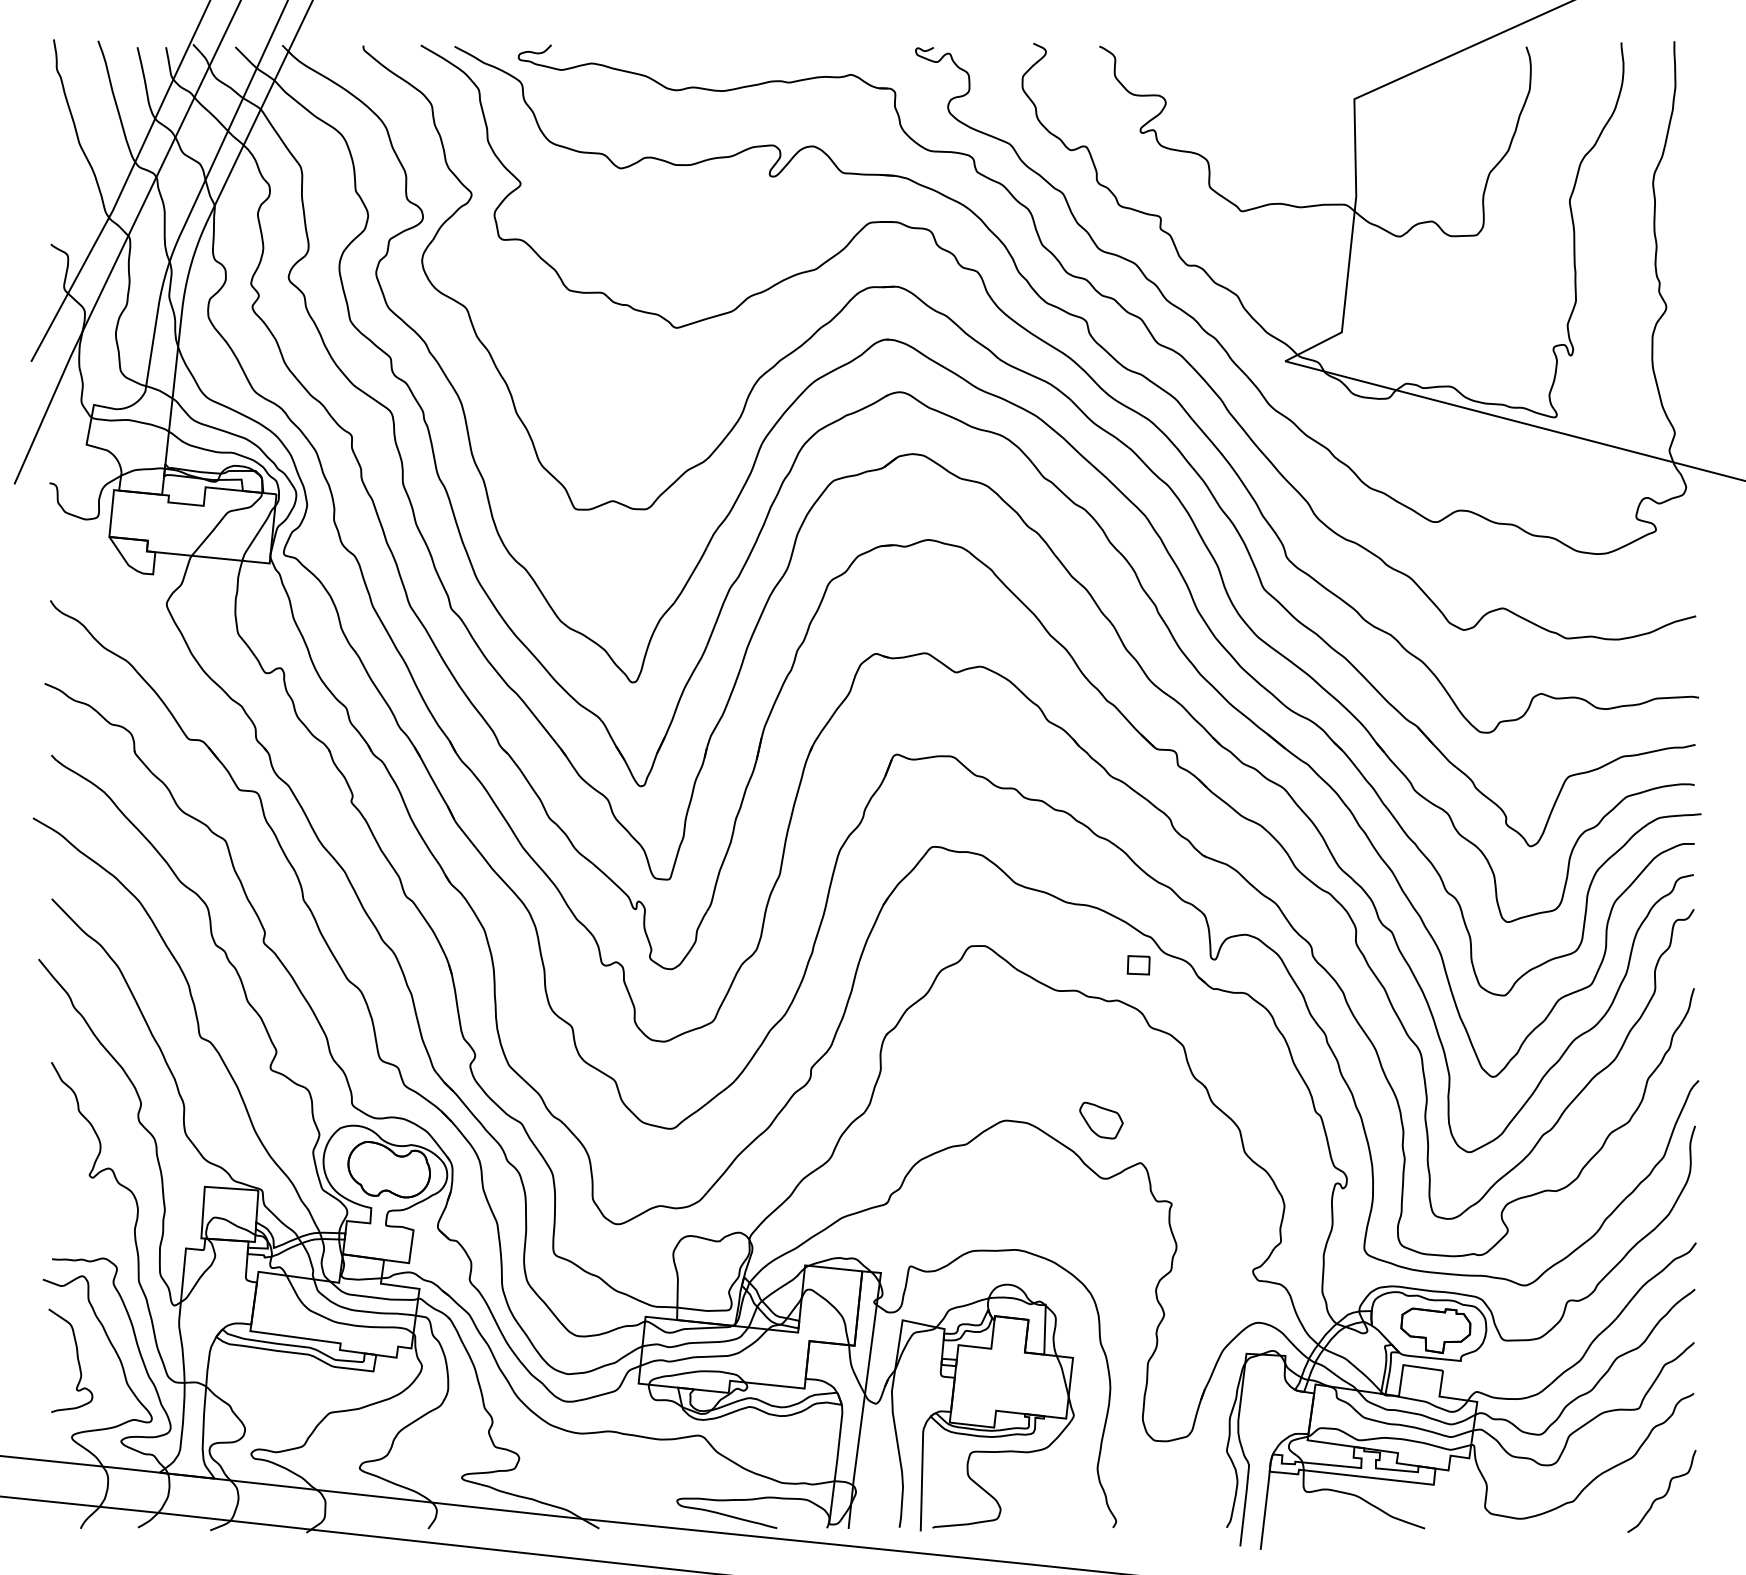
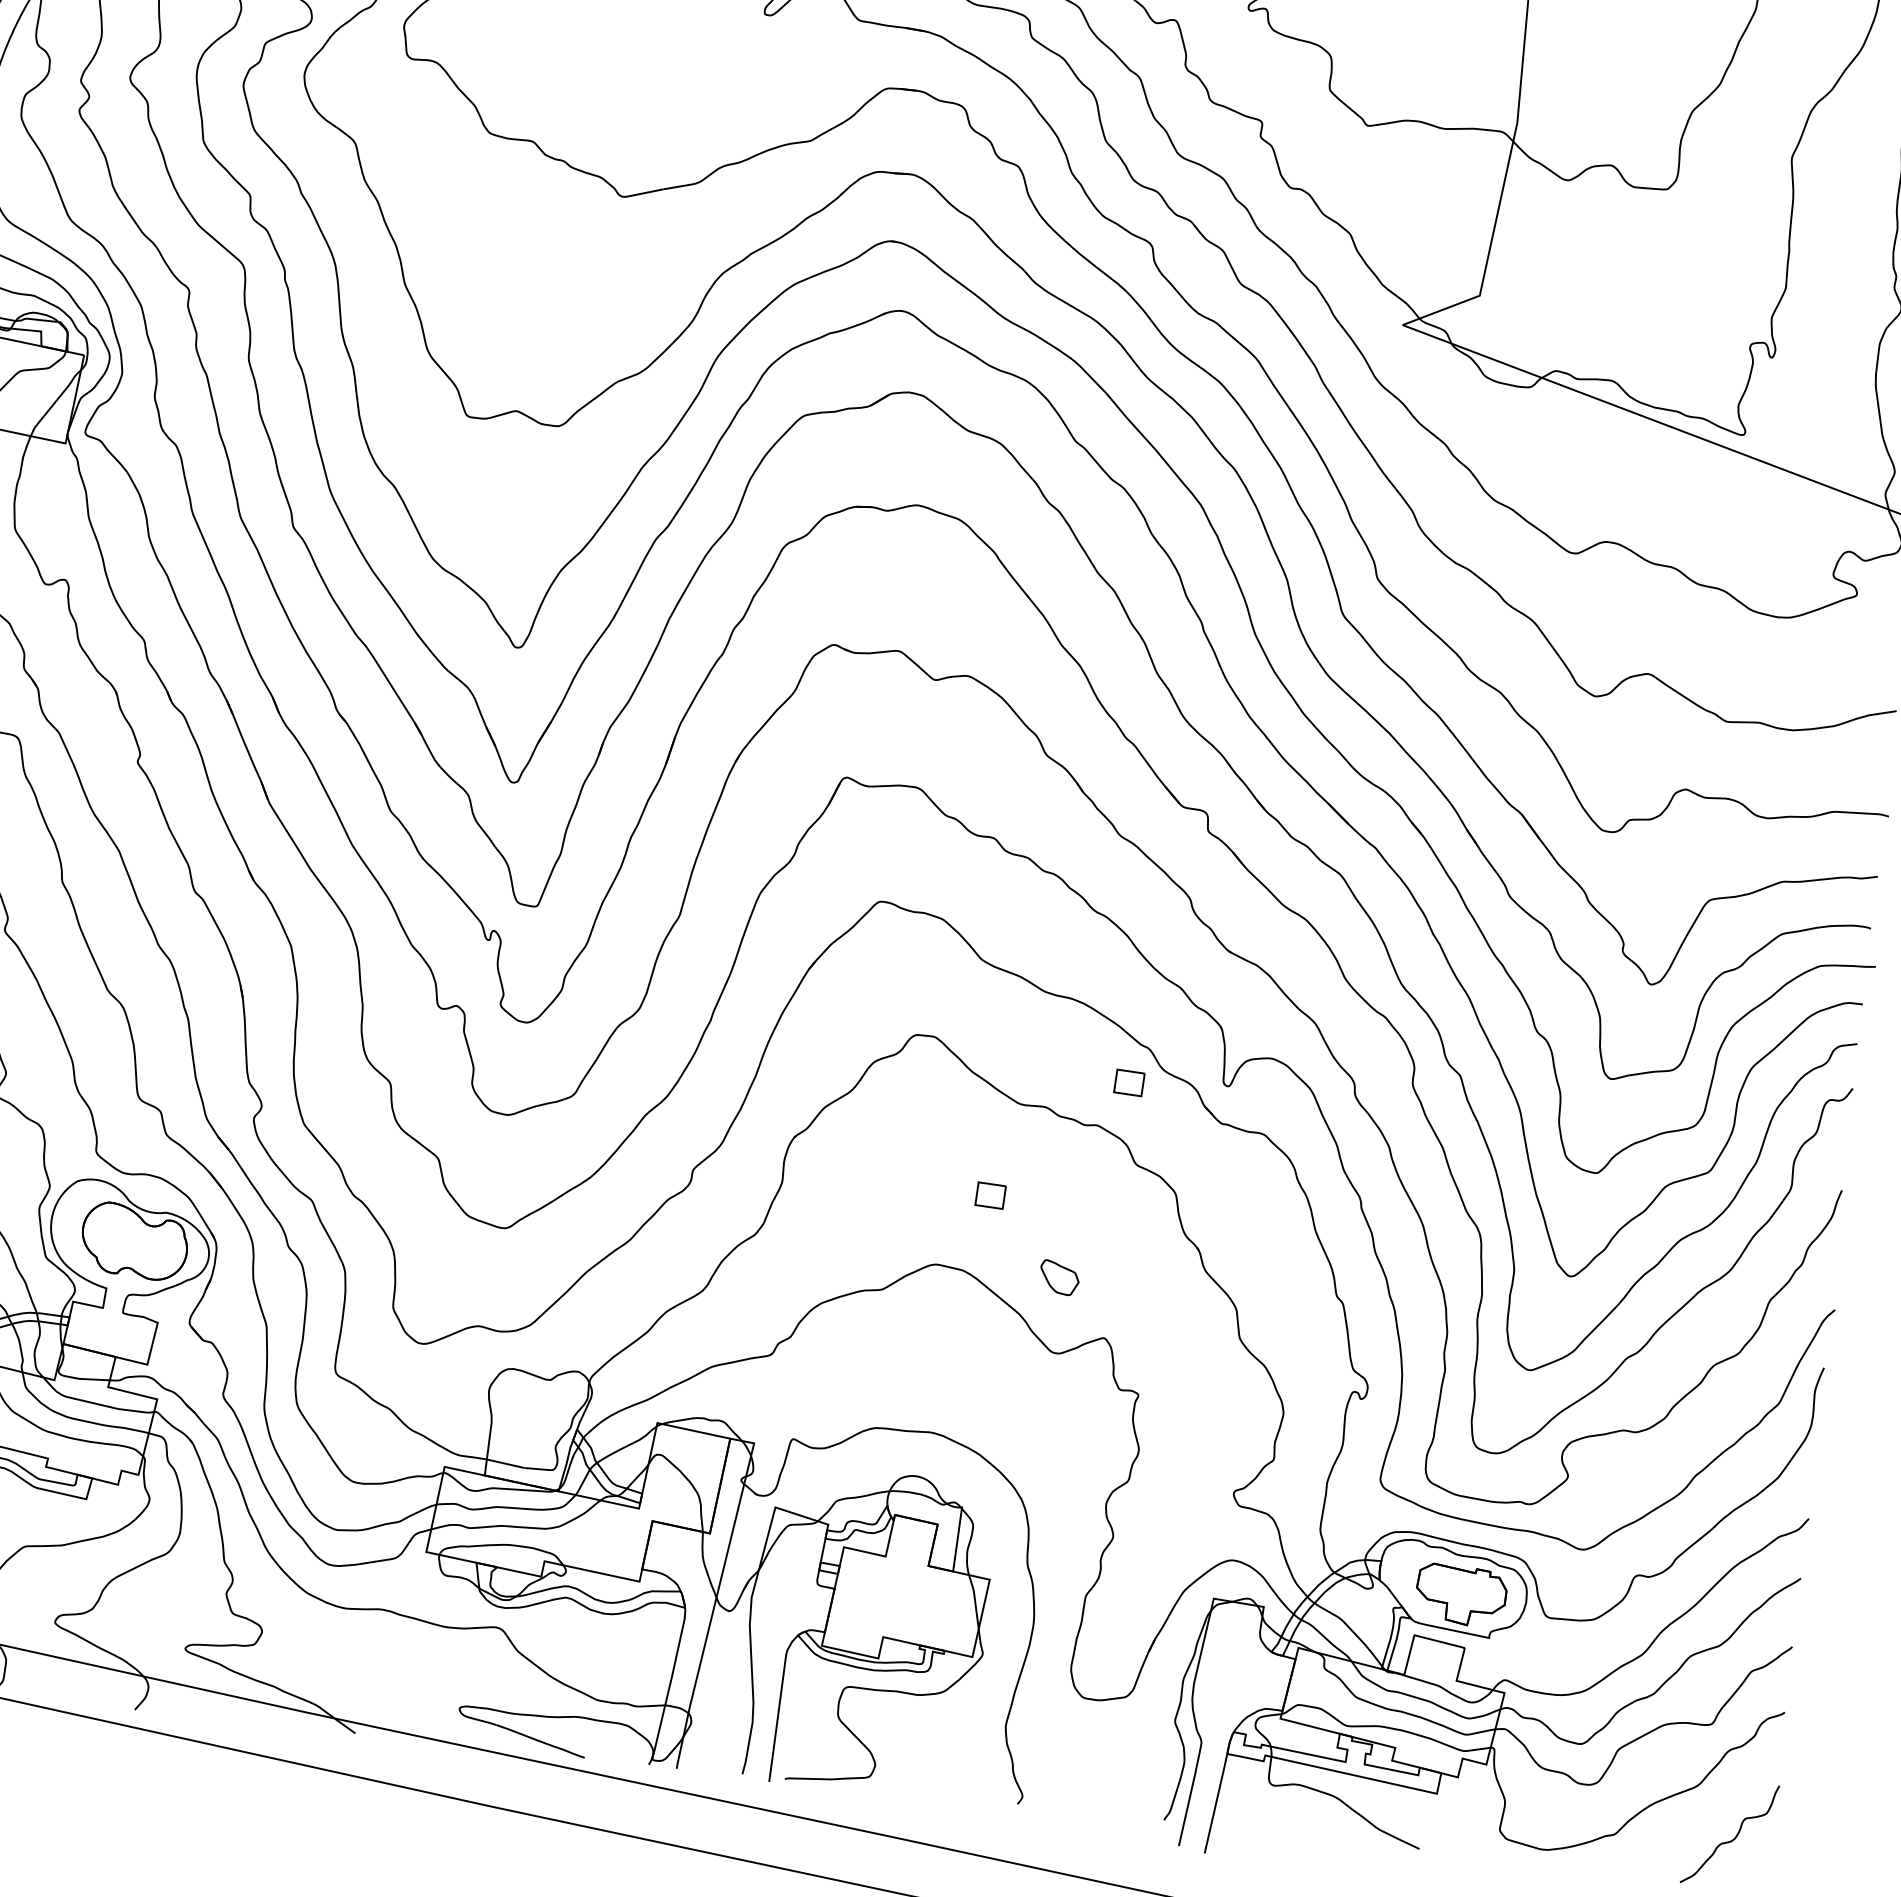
part: (1041, 1063) -> (990, 1195), added
part: (1101, 1120) -> (1059, 1277), size x0.7

